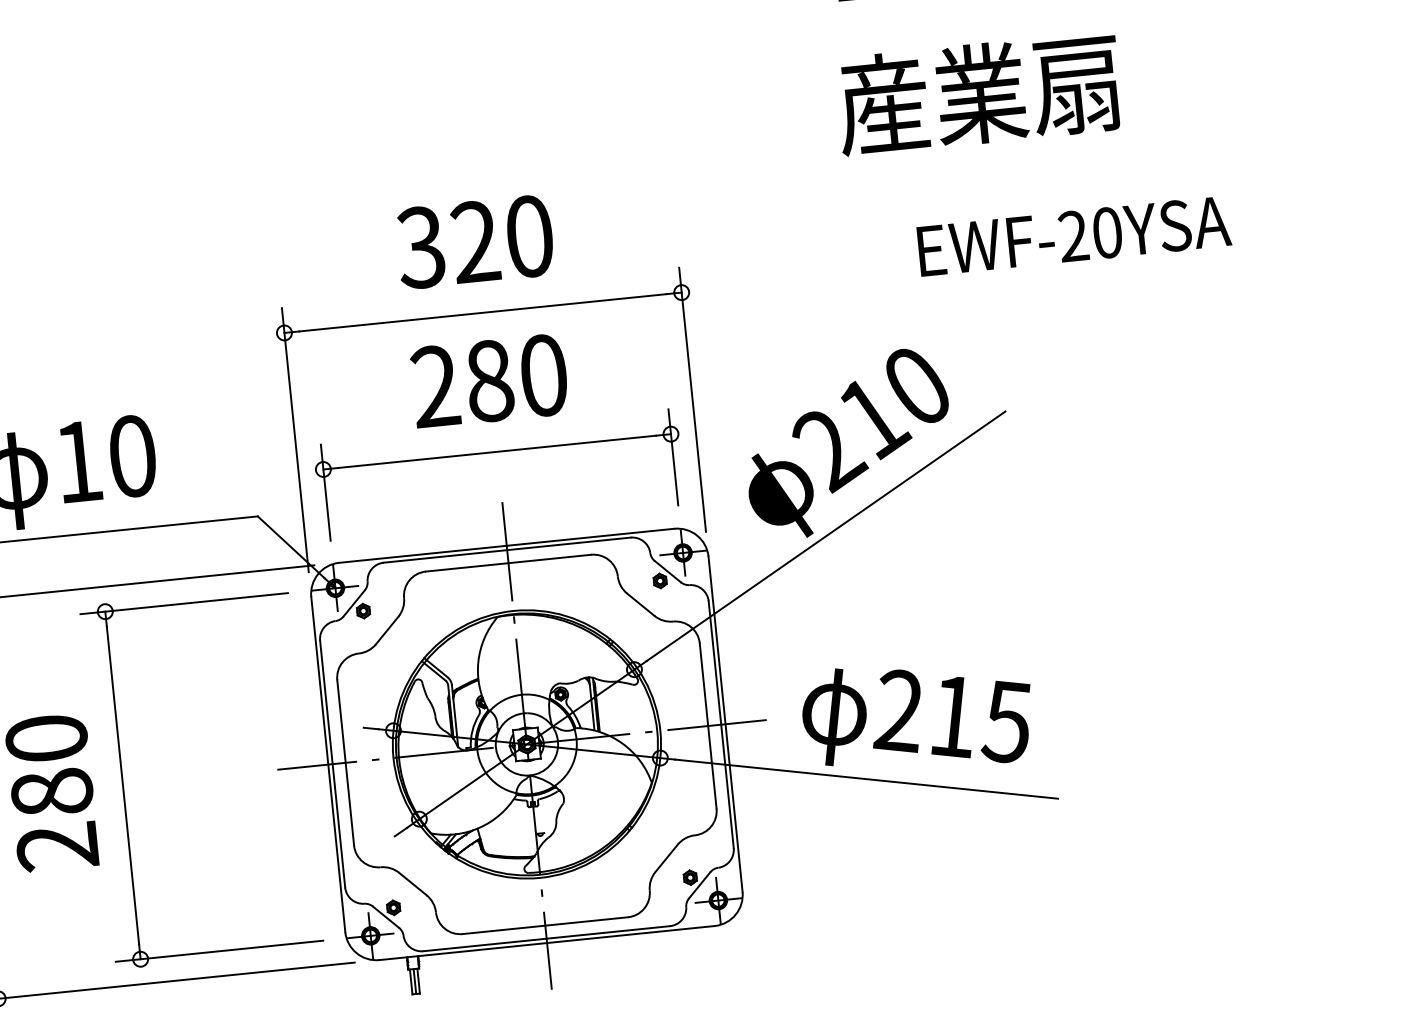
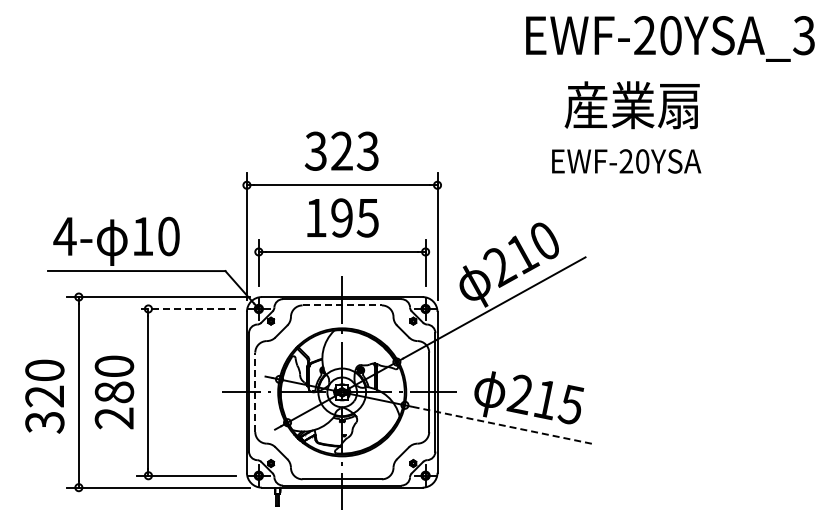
text: (977, 94) -> (631, 105), moved
text: (528, 234) -> (367, 150), 320 -> 323
text: (1073, 236) -> (626, 161), moved
text: (488, 380) -> (341, 217), 280 -> 195
line: (509, 563) -> (342, 305), solid -> dashed
line: (184, 602) -> (186, 308), solid -> dashed
line: (346, 763) -> (255, 392), solid -> dashed
line: (865, 779) -> (501, 425), solid -> dashed

